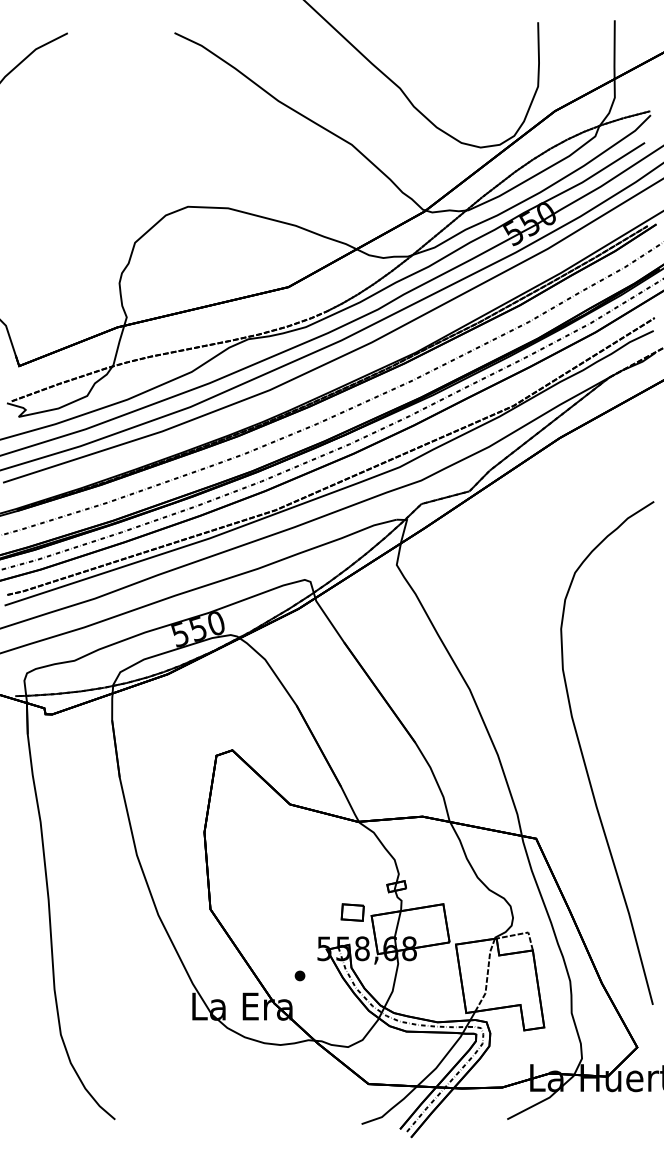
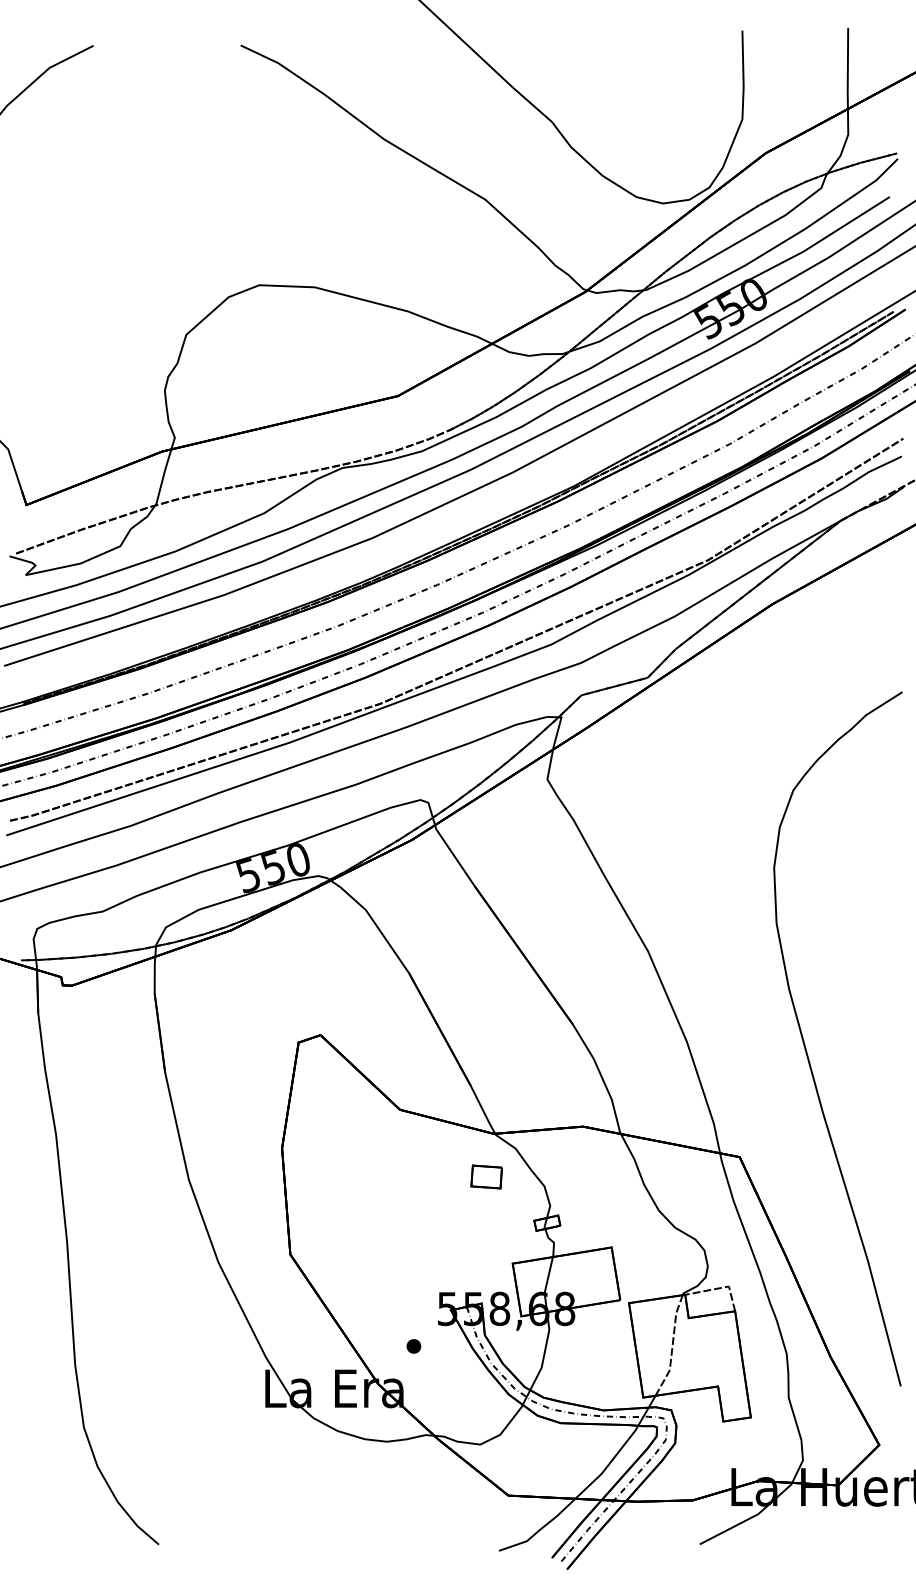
part: (352, 912) -> (486, 1176), moved

